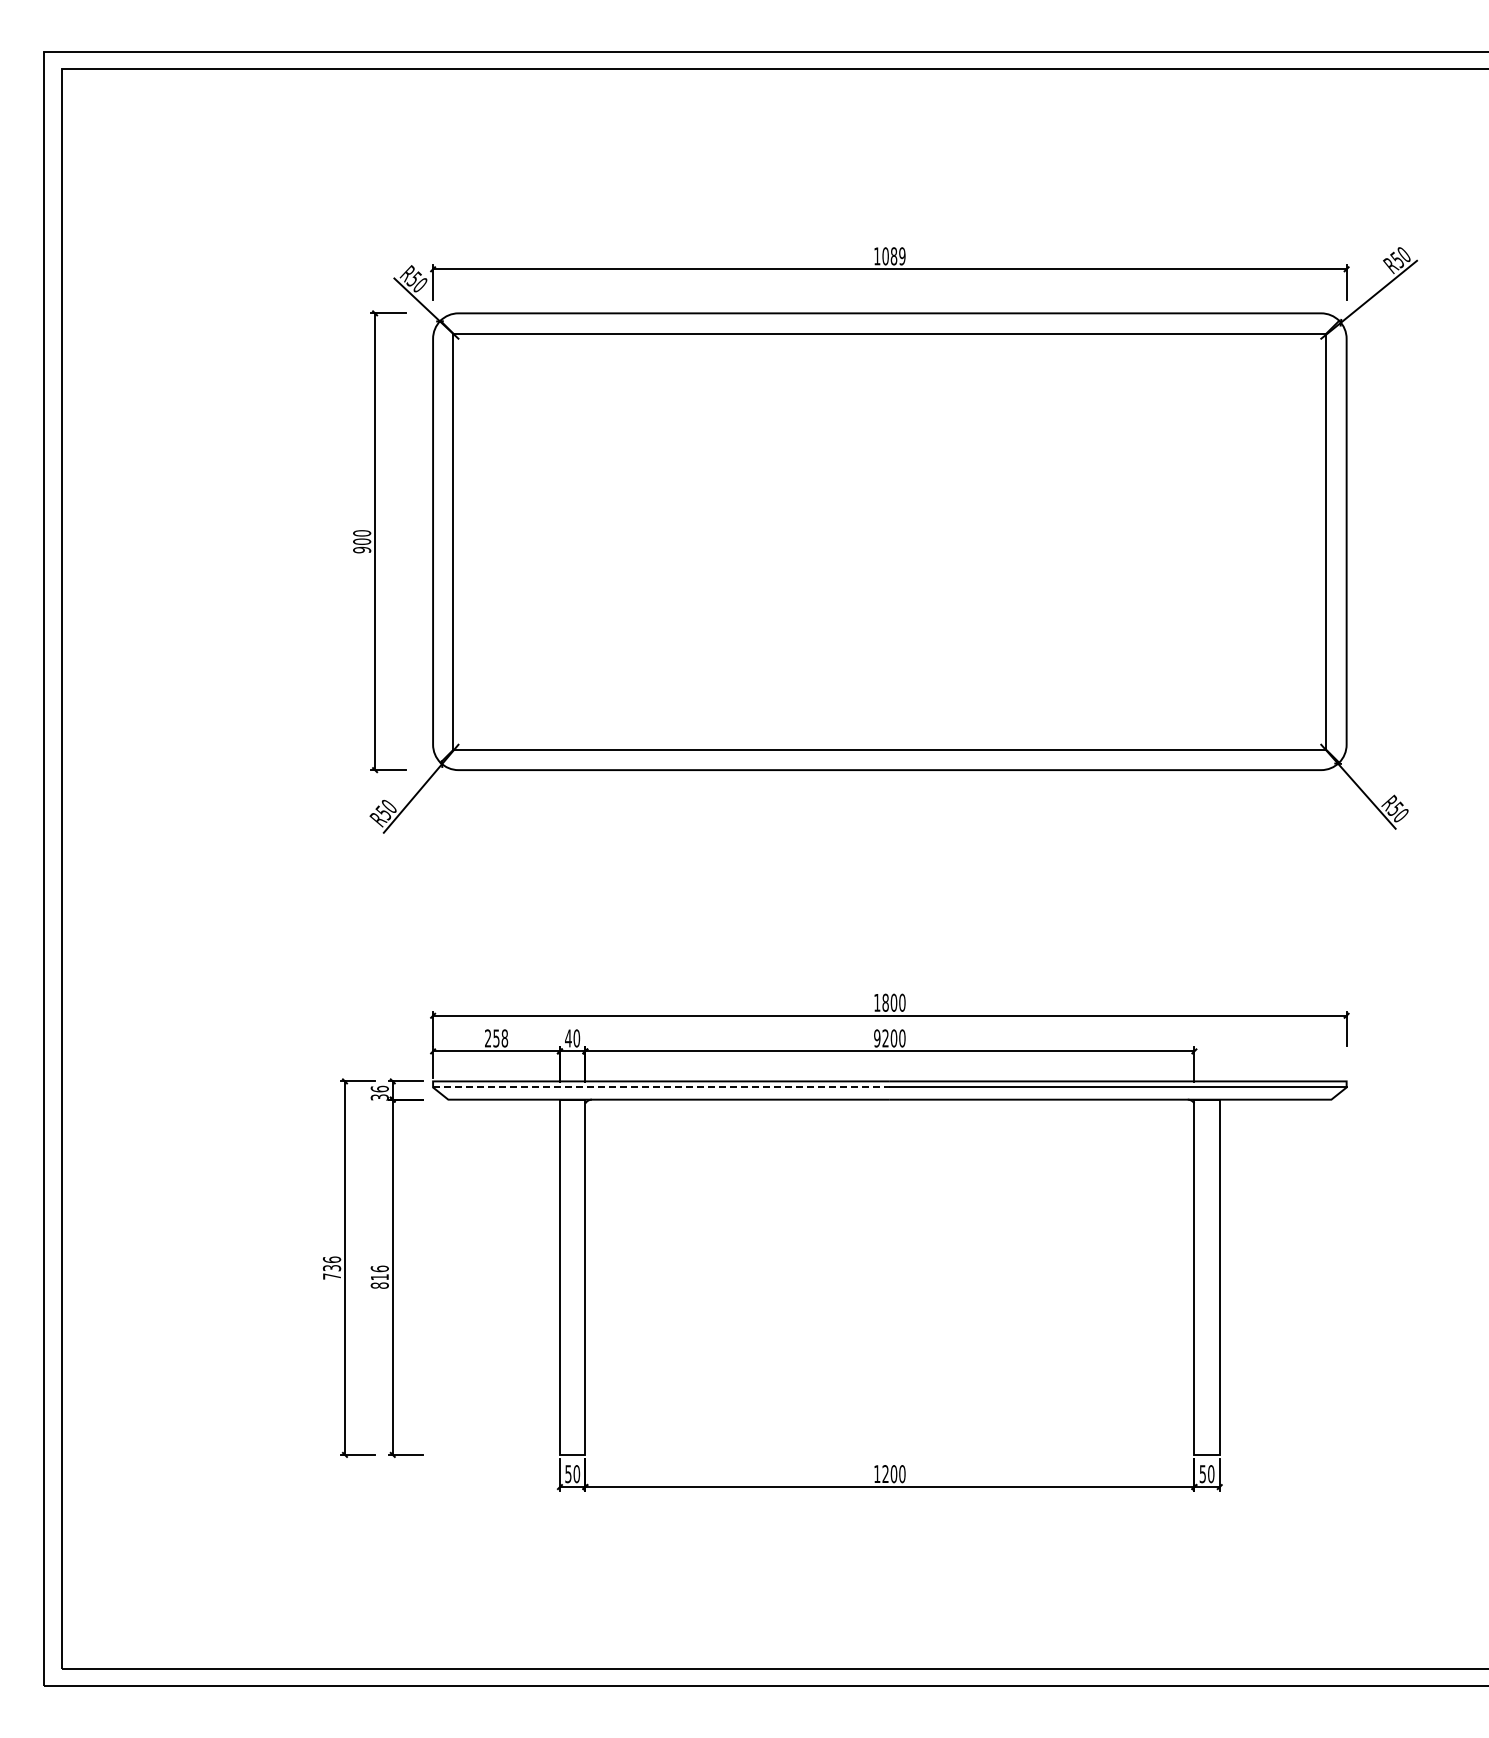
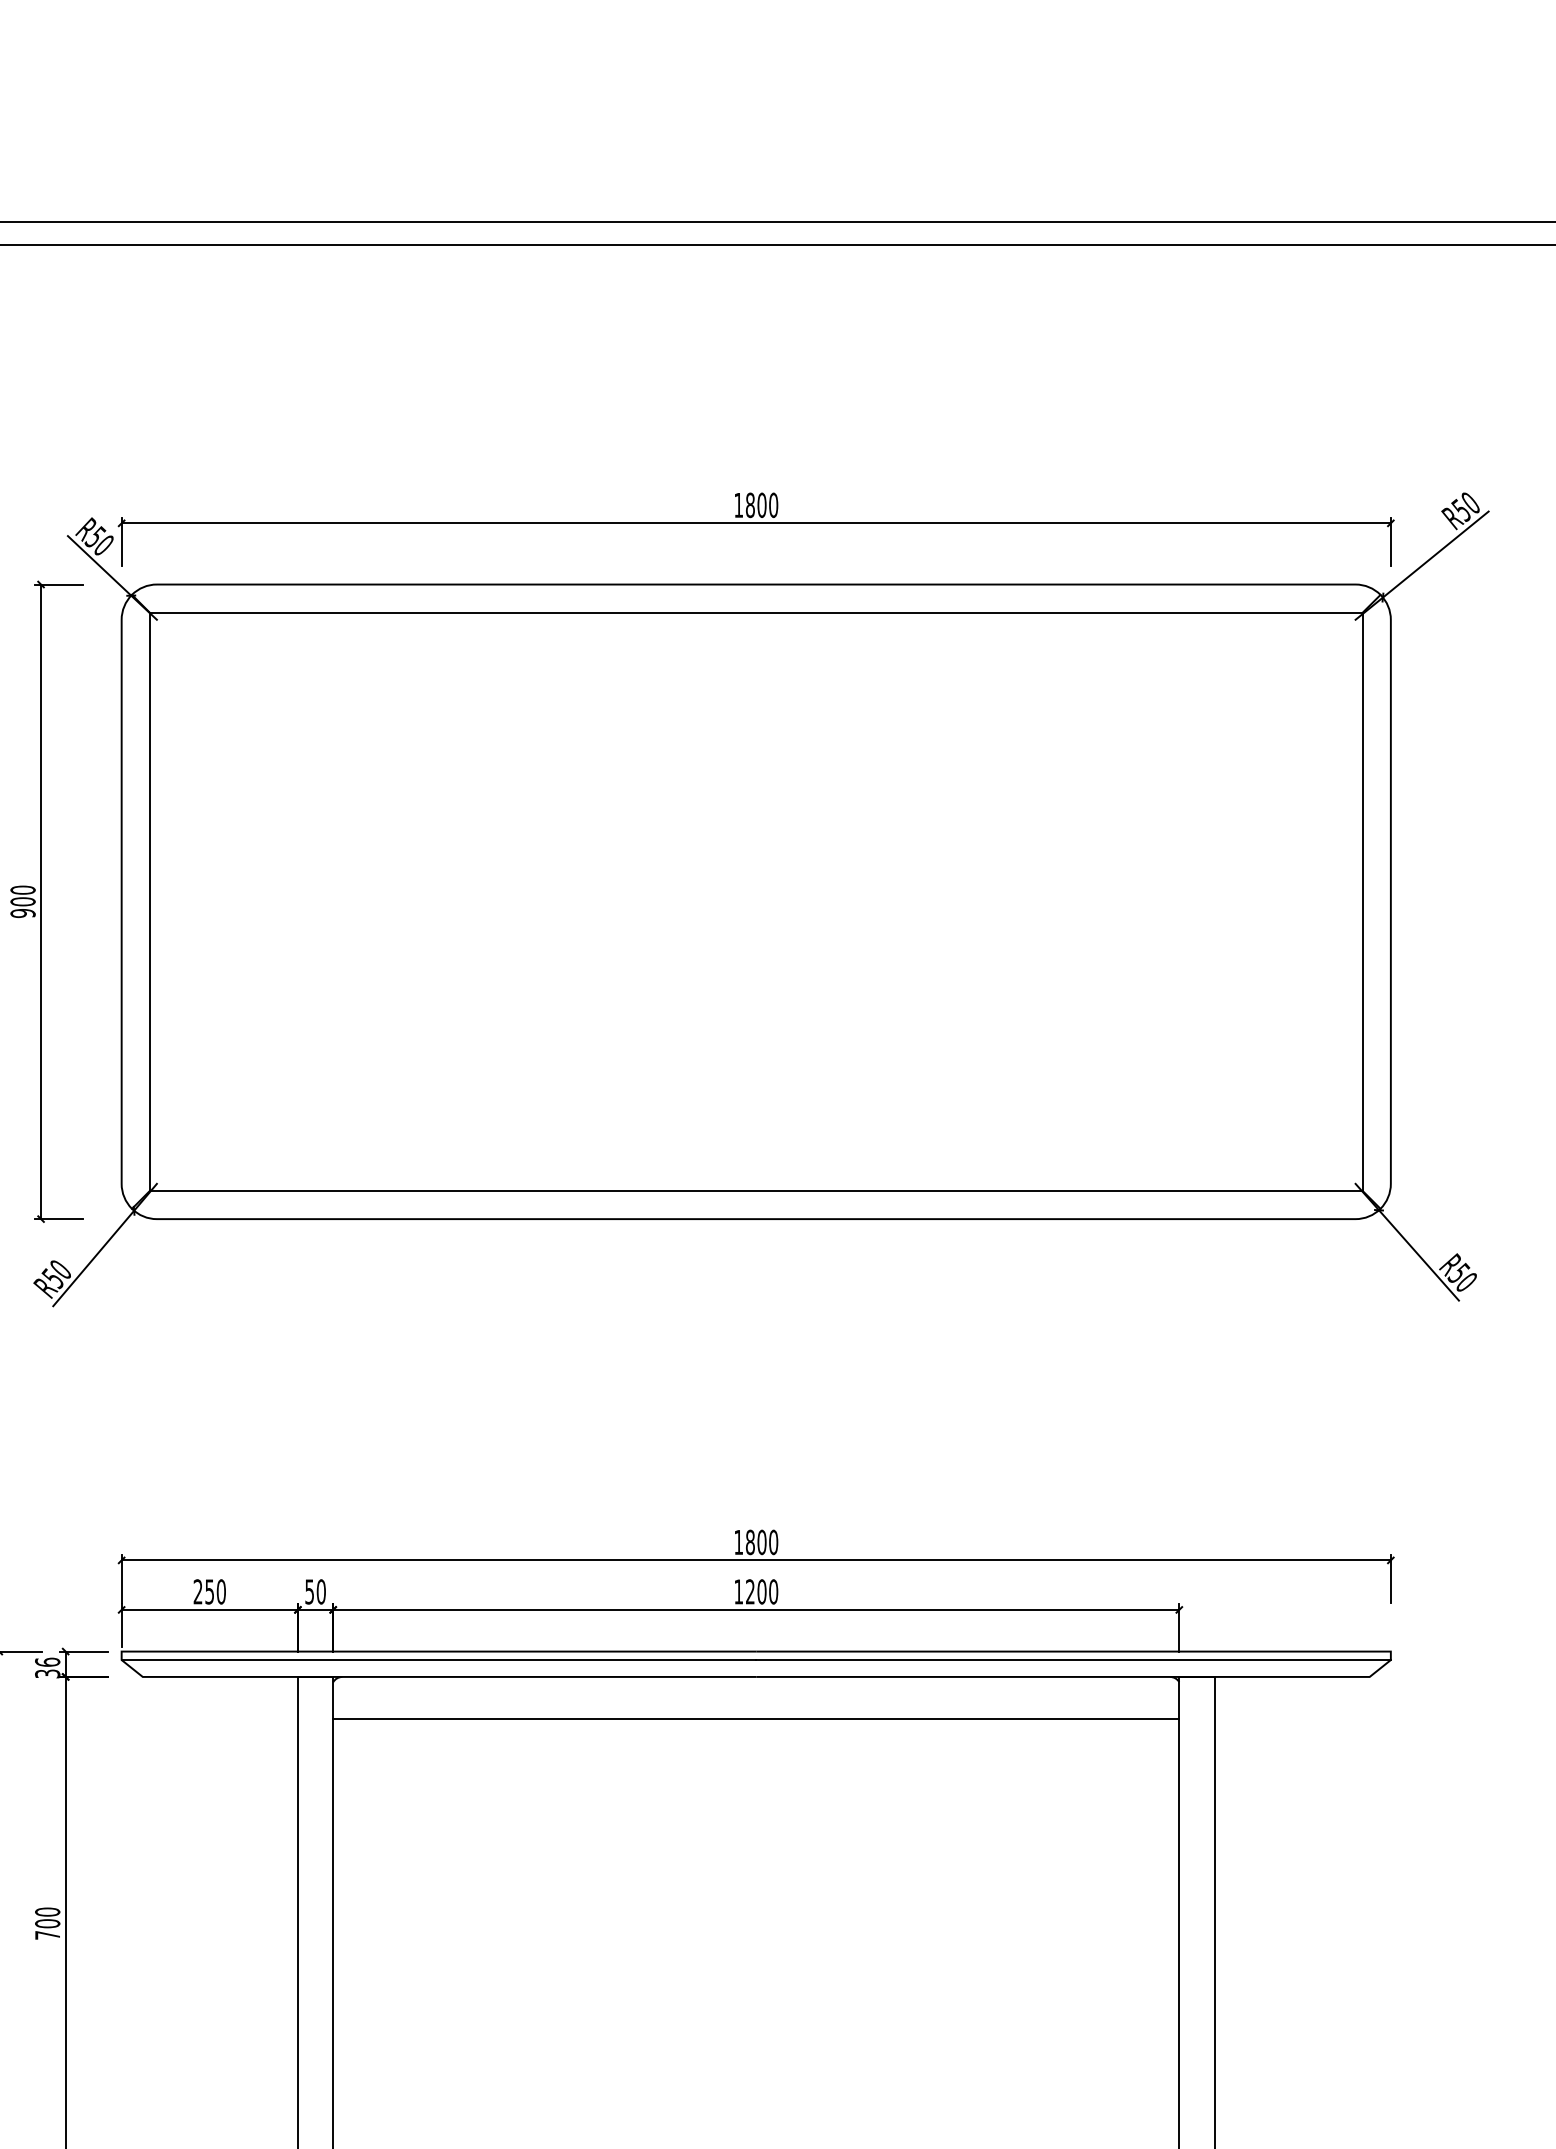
text: (893, 256) -> (761, 505), 1089 -> 1800
text: (504, 1038) -> (220, 1591), 258 -> 250
text: (568, 1038) -> (309, 1591), 40 -> 50
text: (877, 1038) -> (739, 1591), 9200 -> 1200
line: (661, 1087) -> (438, 1660), dashed -> solid
line: (889, 1130) -> (755, 1719), added
text: (379, 1276) -> (47, 1922), 816 -> 700

